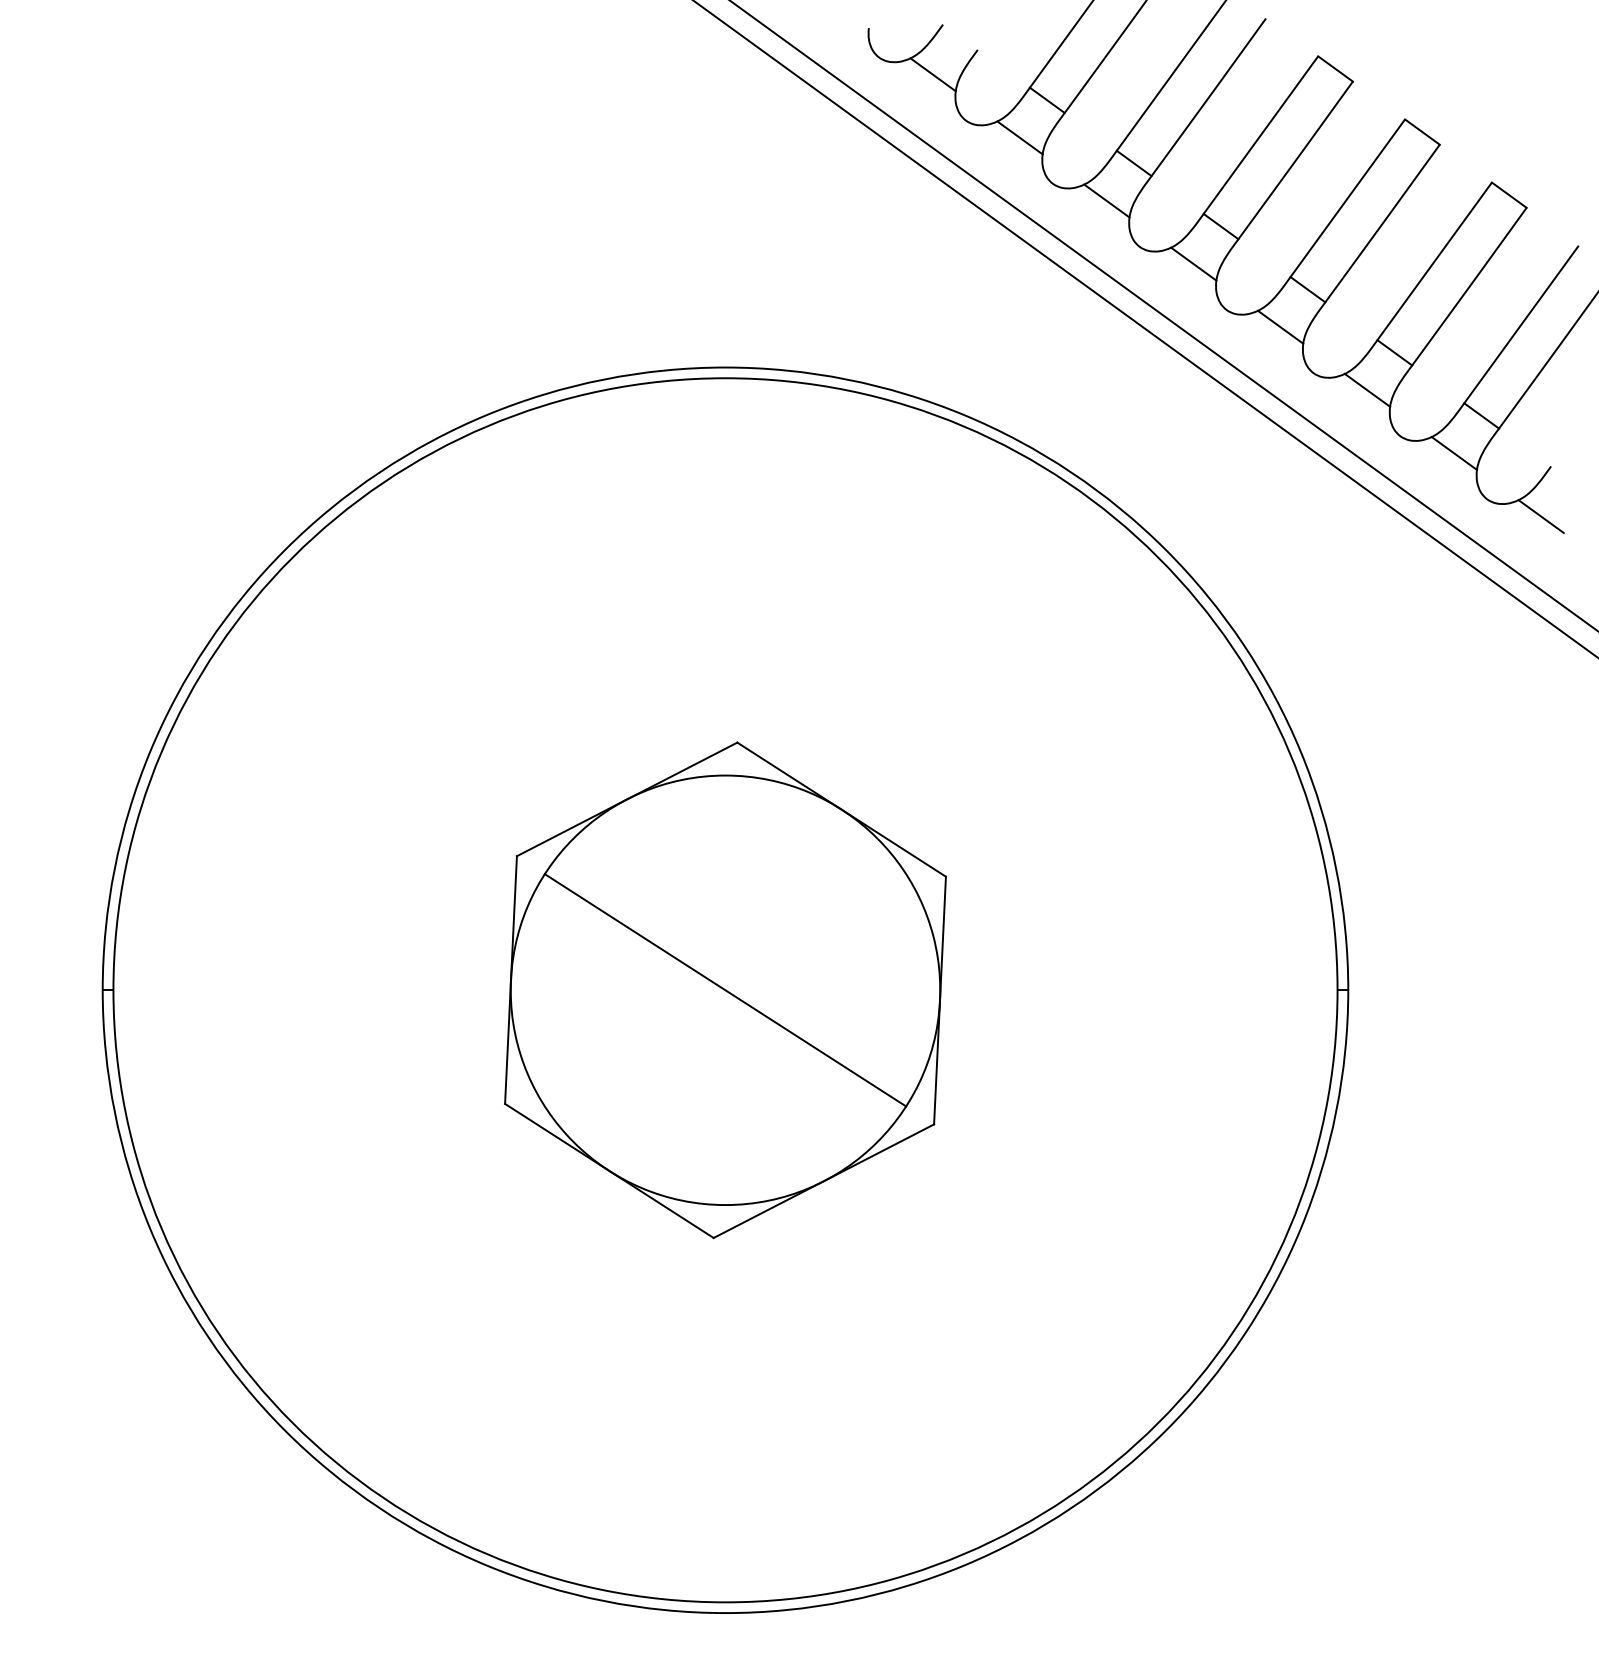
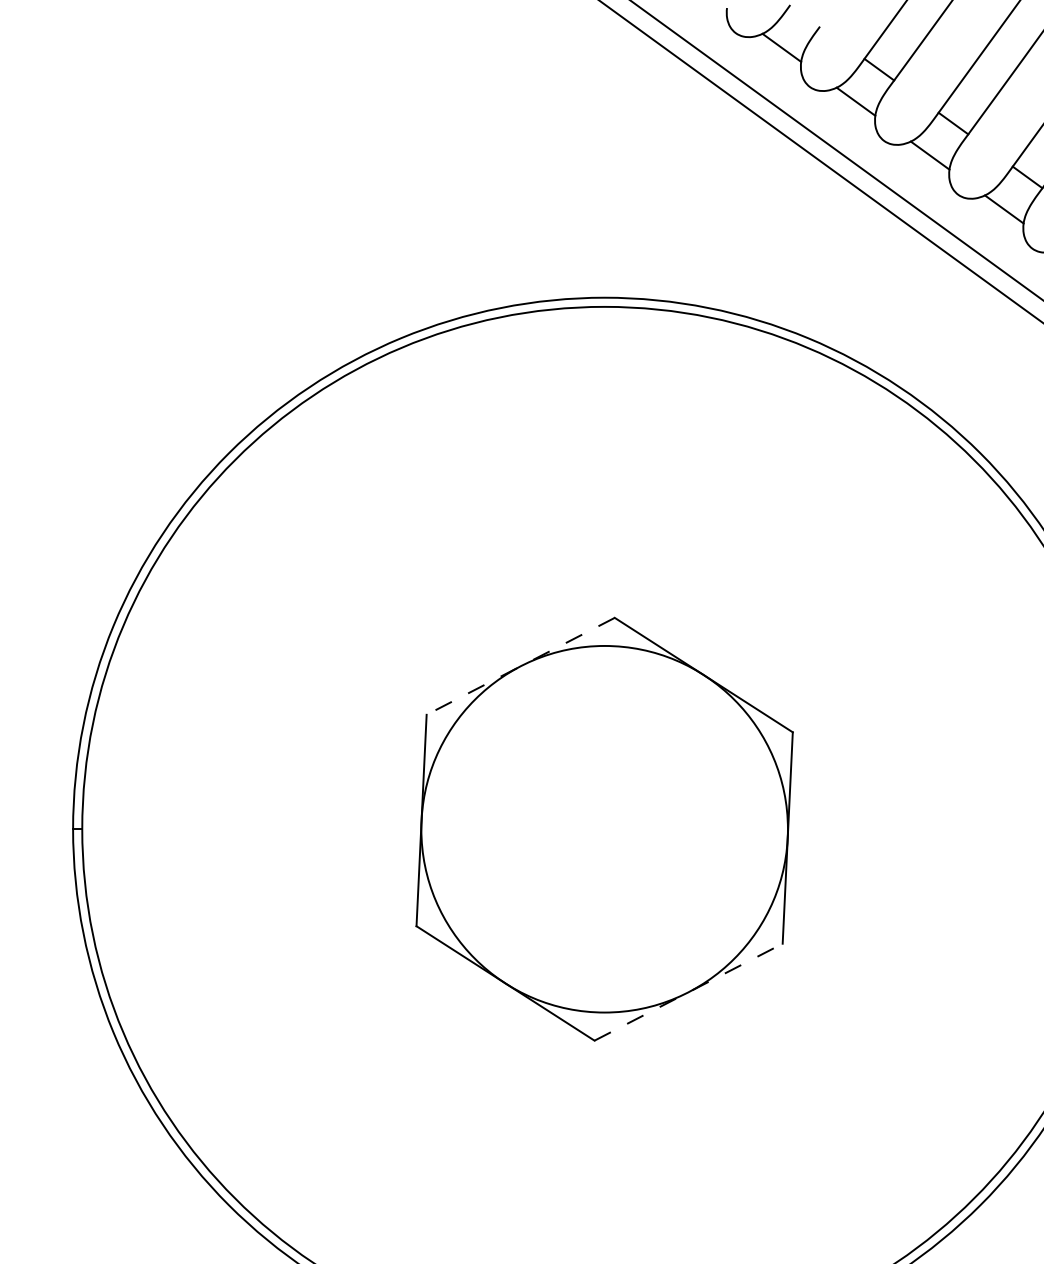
line: (627, 799) -> (521, 666), solid -> dashed
line: (725, 990) -> (604, 829), removed
line: (823, 1181) -> (688, 992), solid -> dashed

